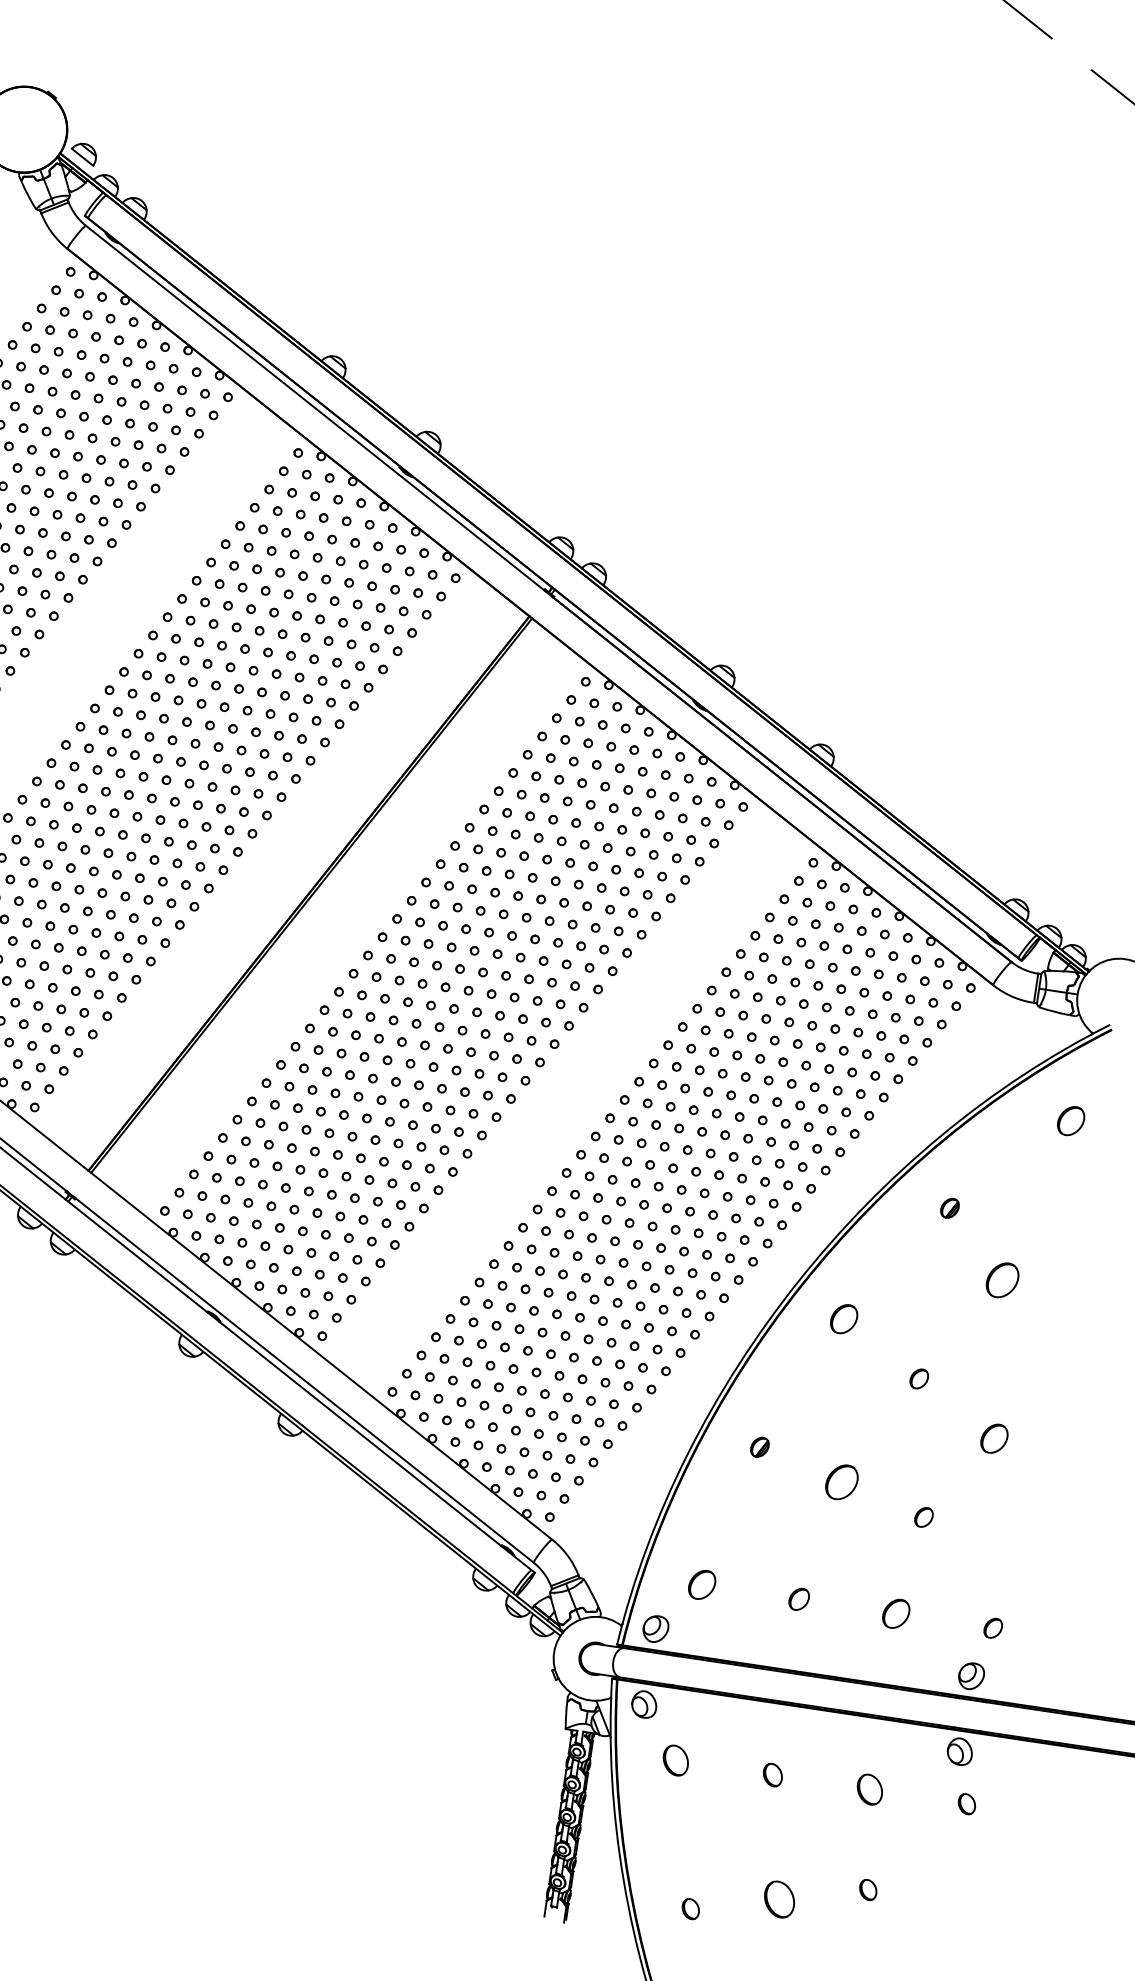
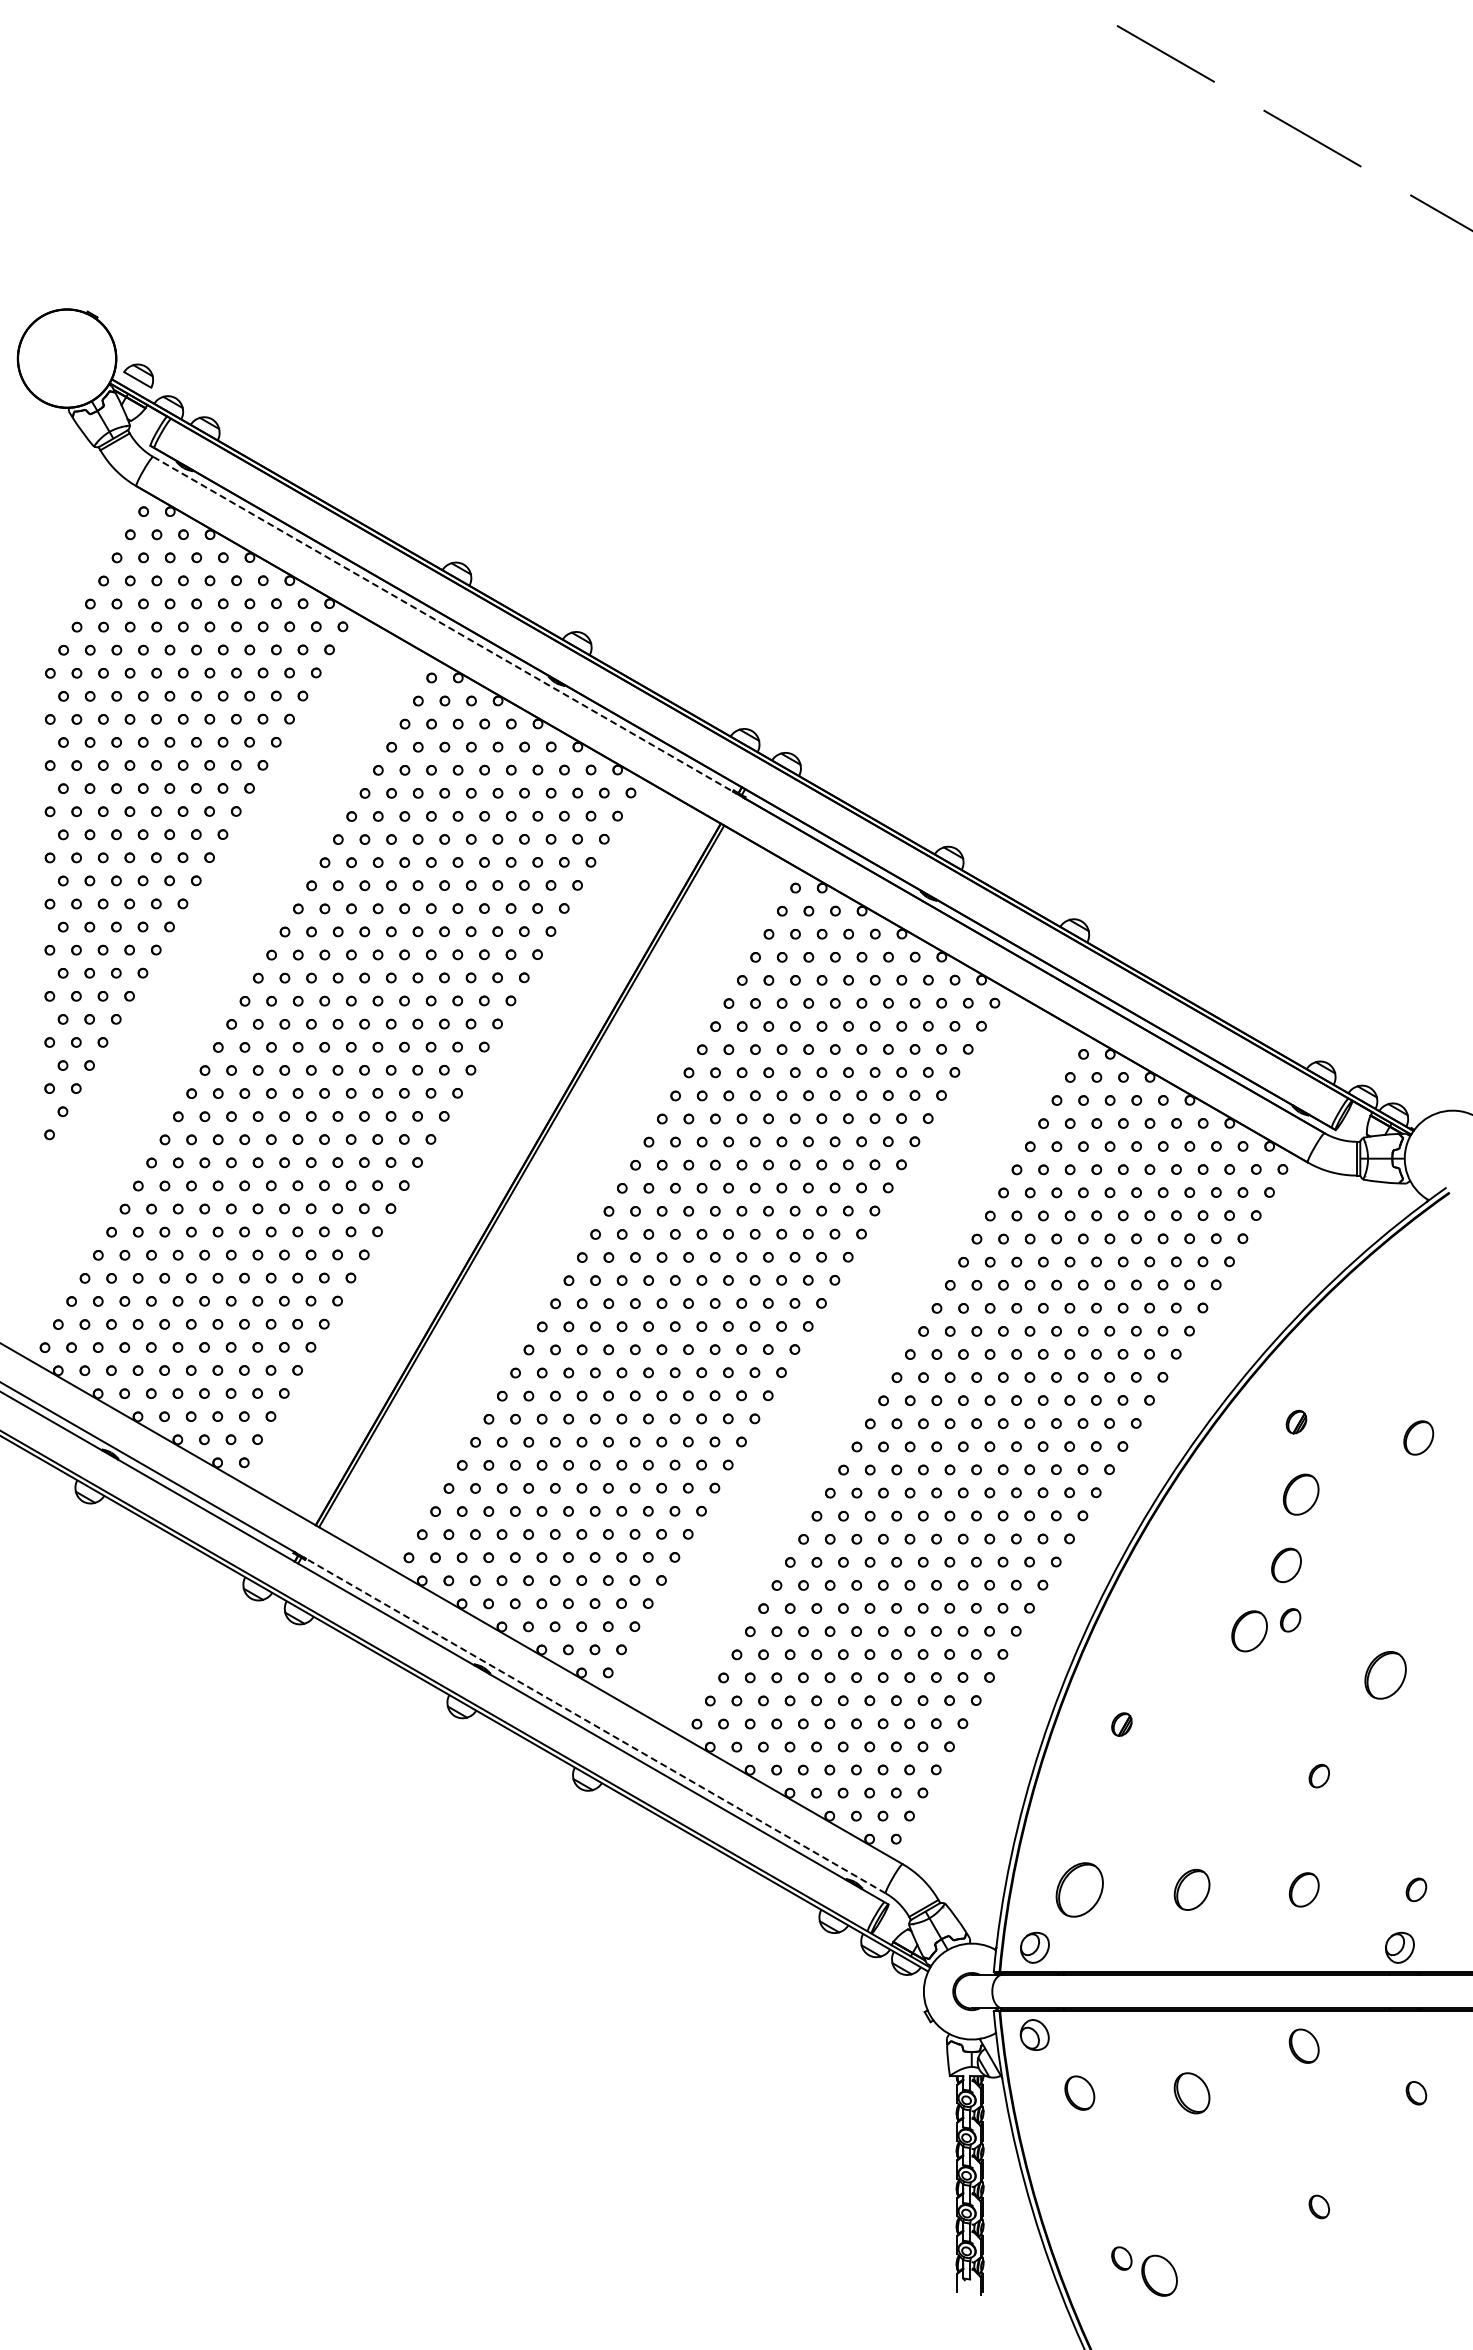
line: (315, 408) -> (443, 624), solid -> dashed
part: (1070, 1120) -> (1418, 1437), moved
part: (1002, 1280) -> (1300, 1494), moved
part: (844, 1318) -> (1286, 1564), moved
line: (303, 1379) -> (594, 1725), solid -> dashed
part: (994, 1438) -> (1385, 1674), size x1.4
part: (841, 1482) -> (1249, 1631), moved
part: (701, 1584) -> (1079, 1889), size x1.6
part: (798, 1598) -> (1191, 1889), size x1.6
part: (959, 1751) -> (1399, 2034), removed
part: (772, 1774) -> (1191, 2092), size x1.6
part: (869, 1788) -> (1303, 2045), moved
part: (779, 1899) -> (1159, 2275), moved

